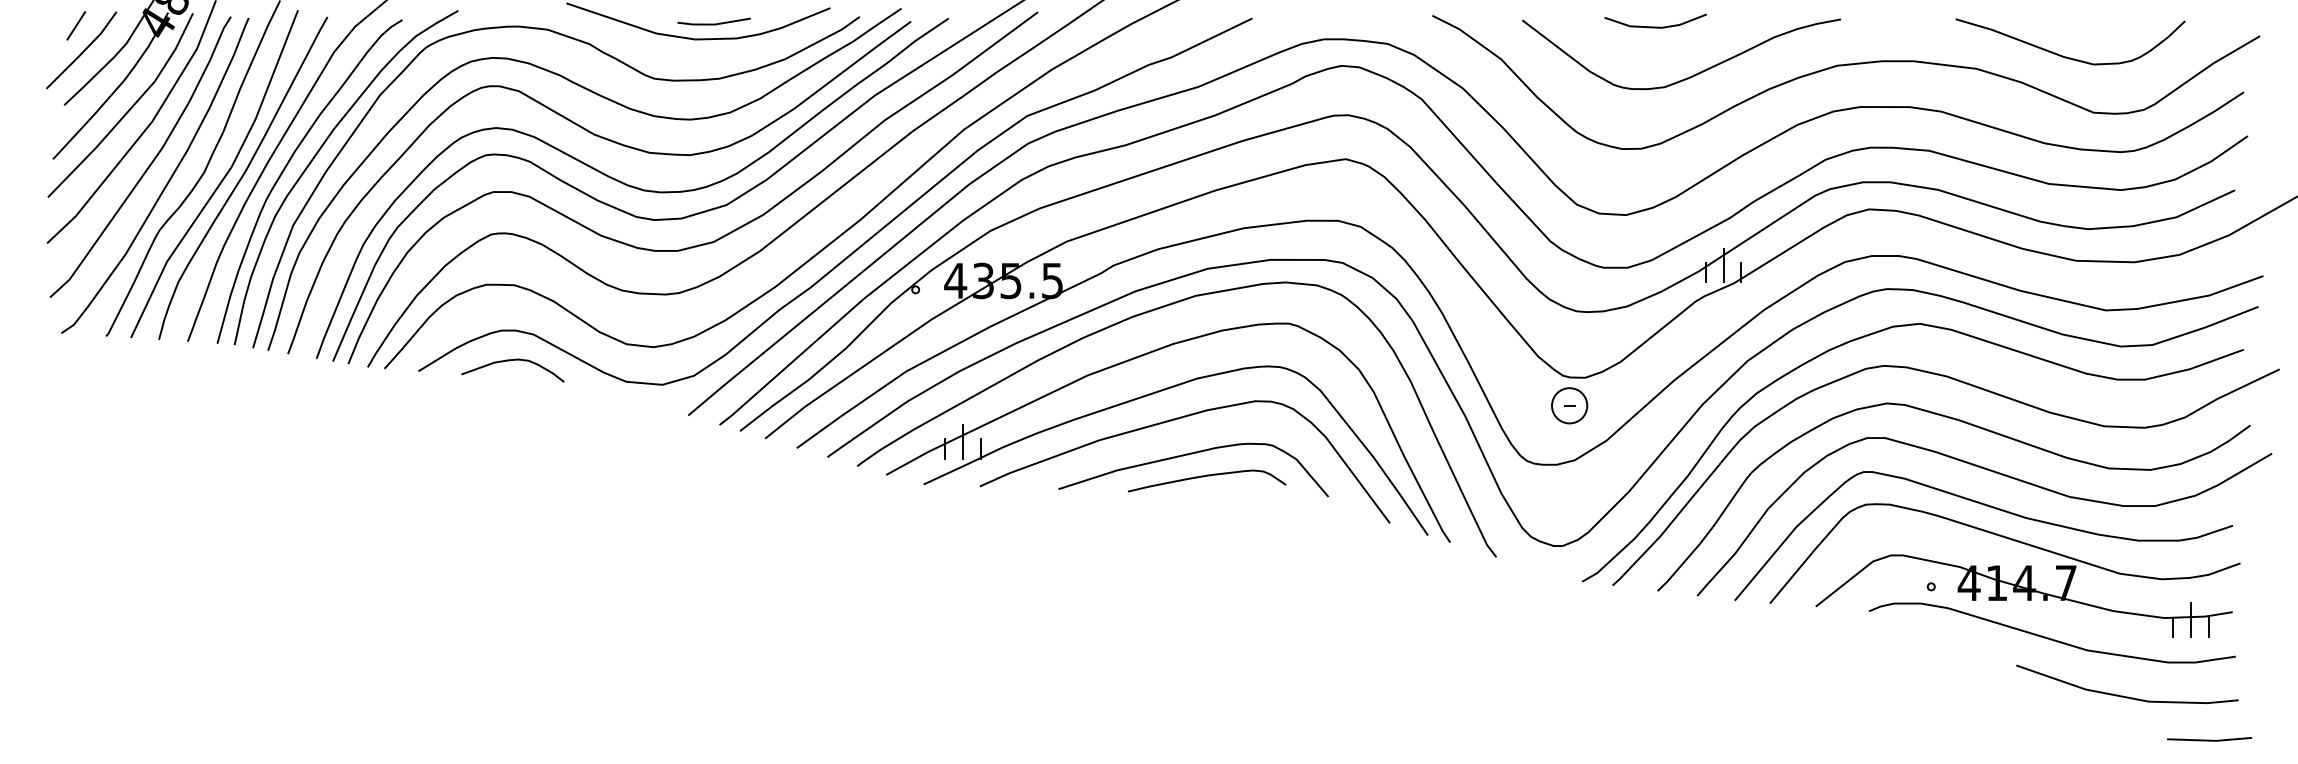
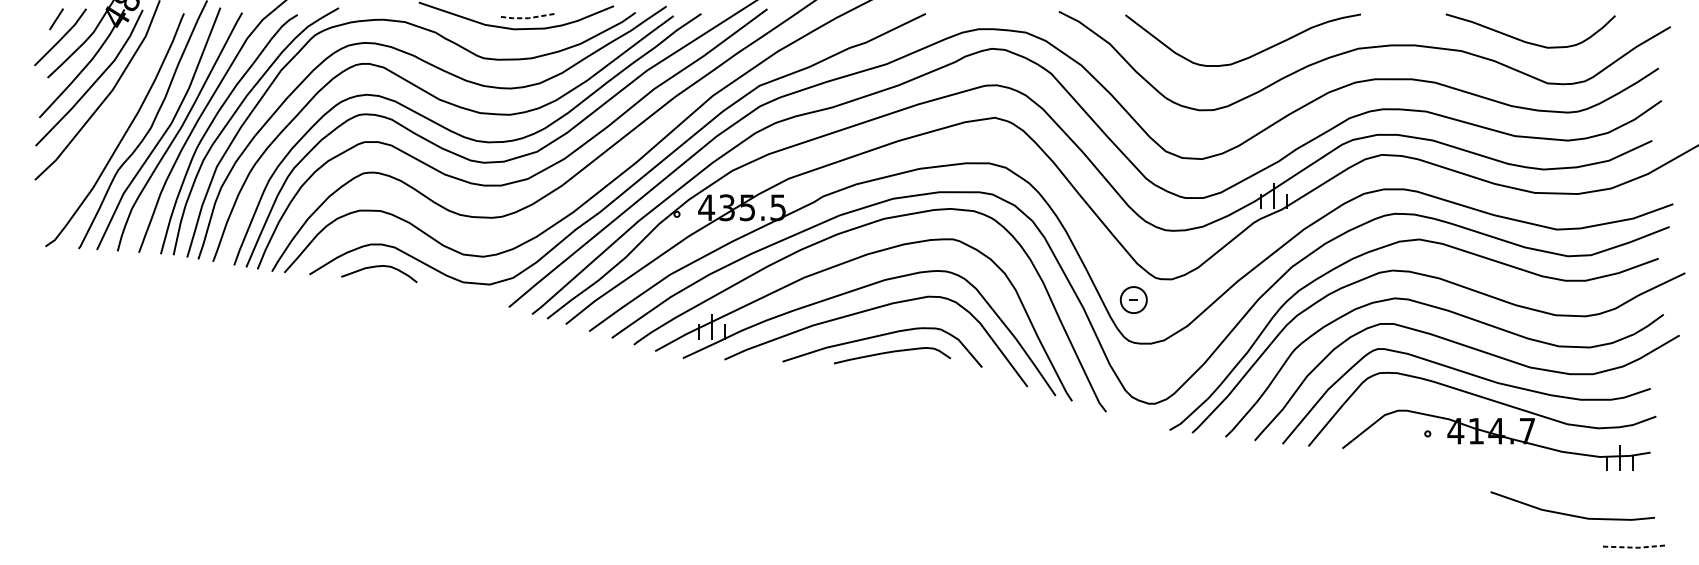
line: (713, 24) -> (527, 18), solid -> dashed
line: (1655, 26) -> (1223, 19), removed
curve: (149, 164) -> (110, 121), removed
part: (1569, 405) -> (1133, 299), moved
curve: (2048, 637) -> (1514, 471), removed
line: (2210, 740) -> (1634, 547), solid -> dashed

